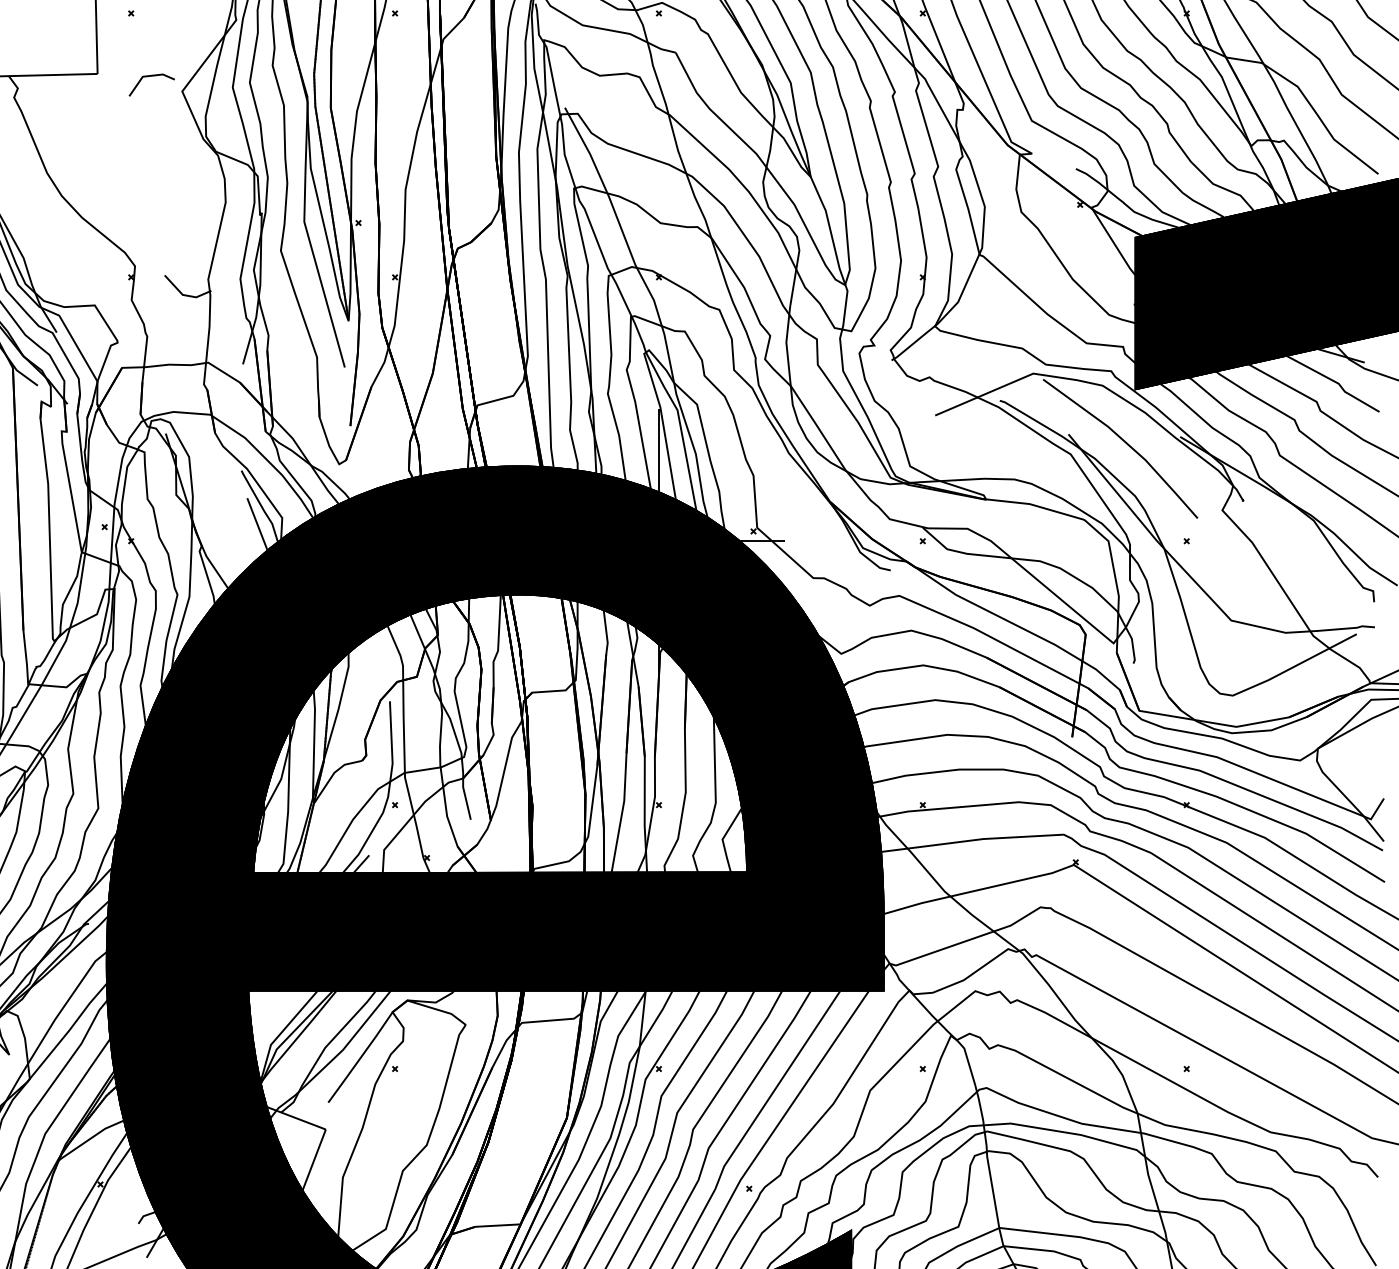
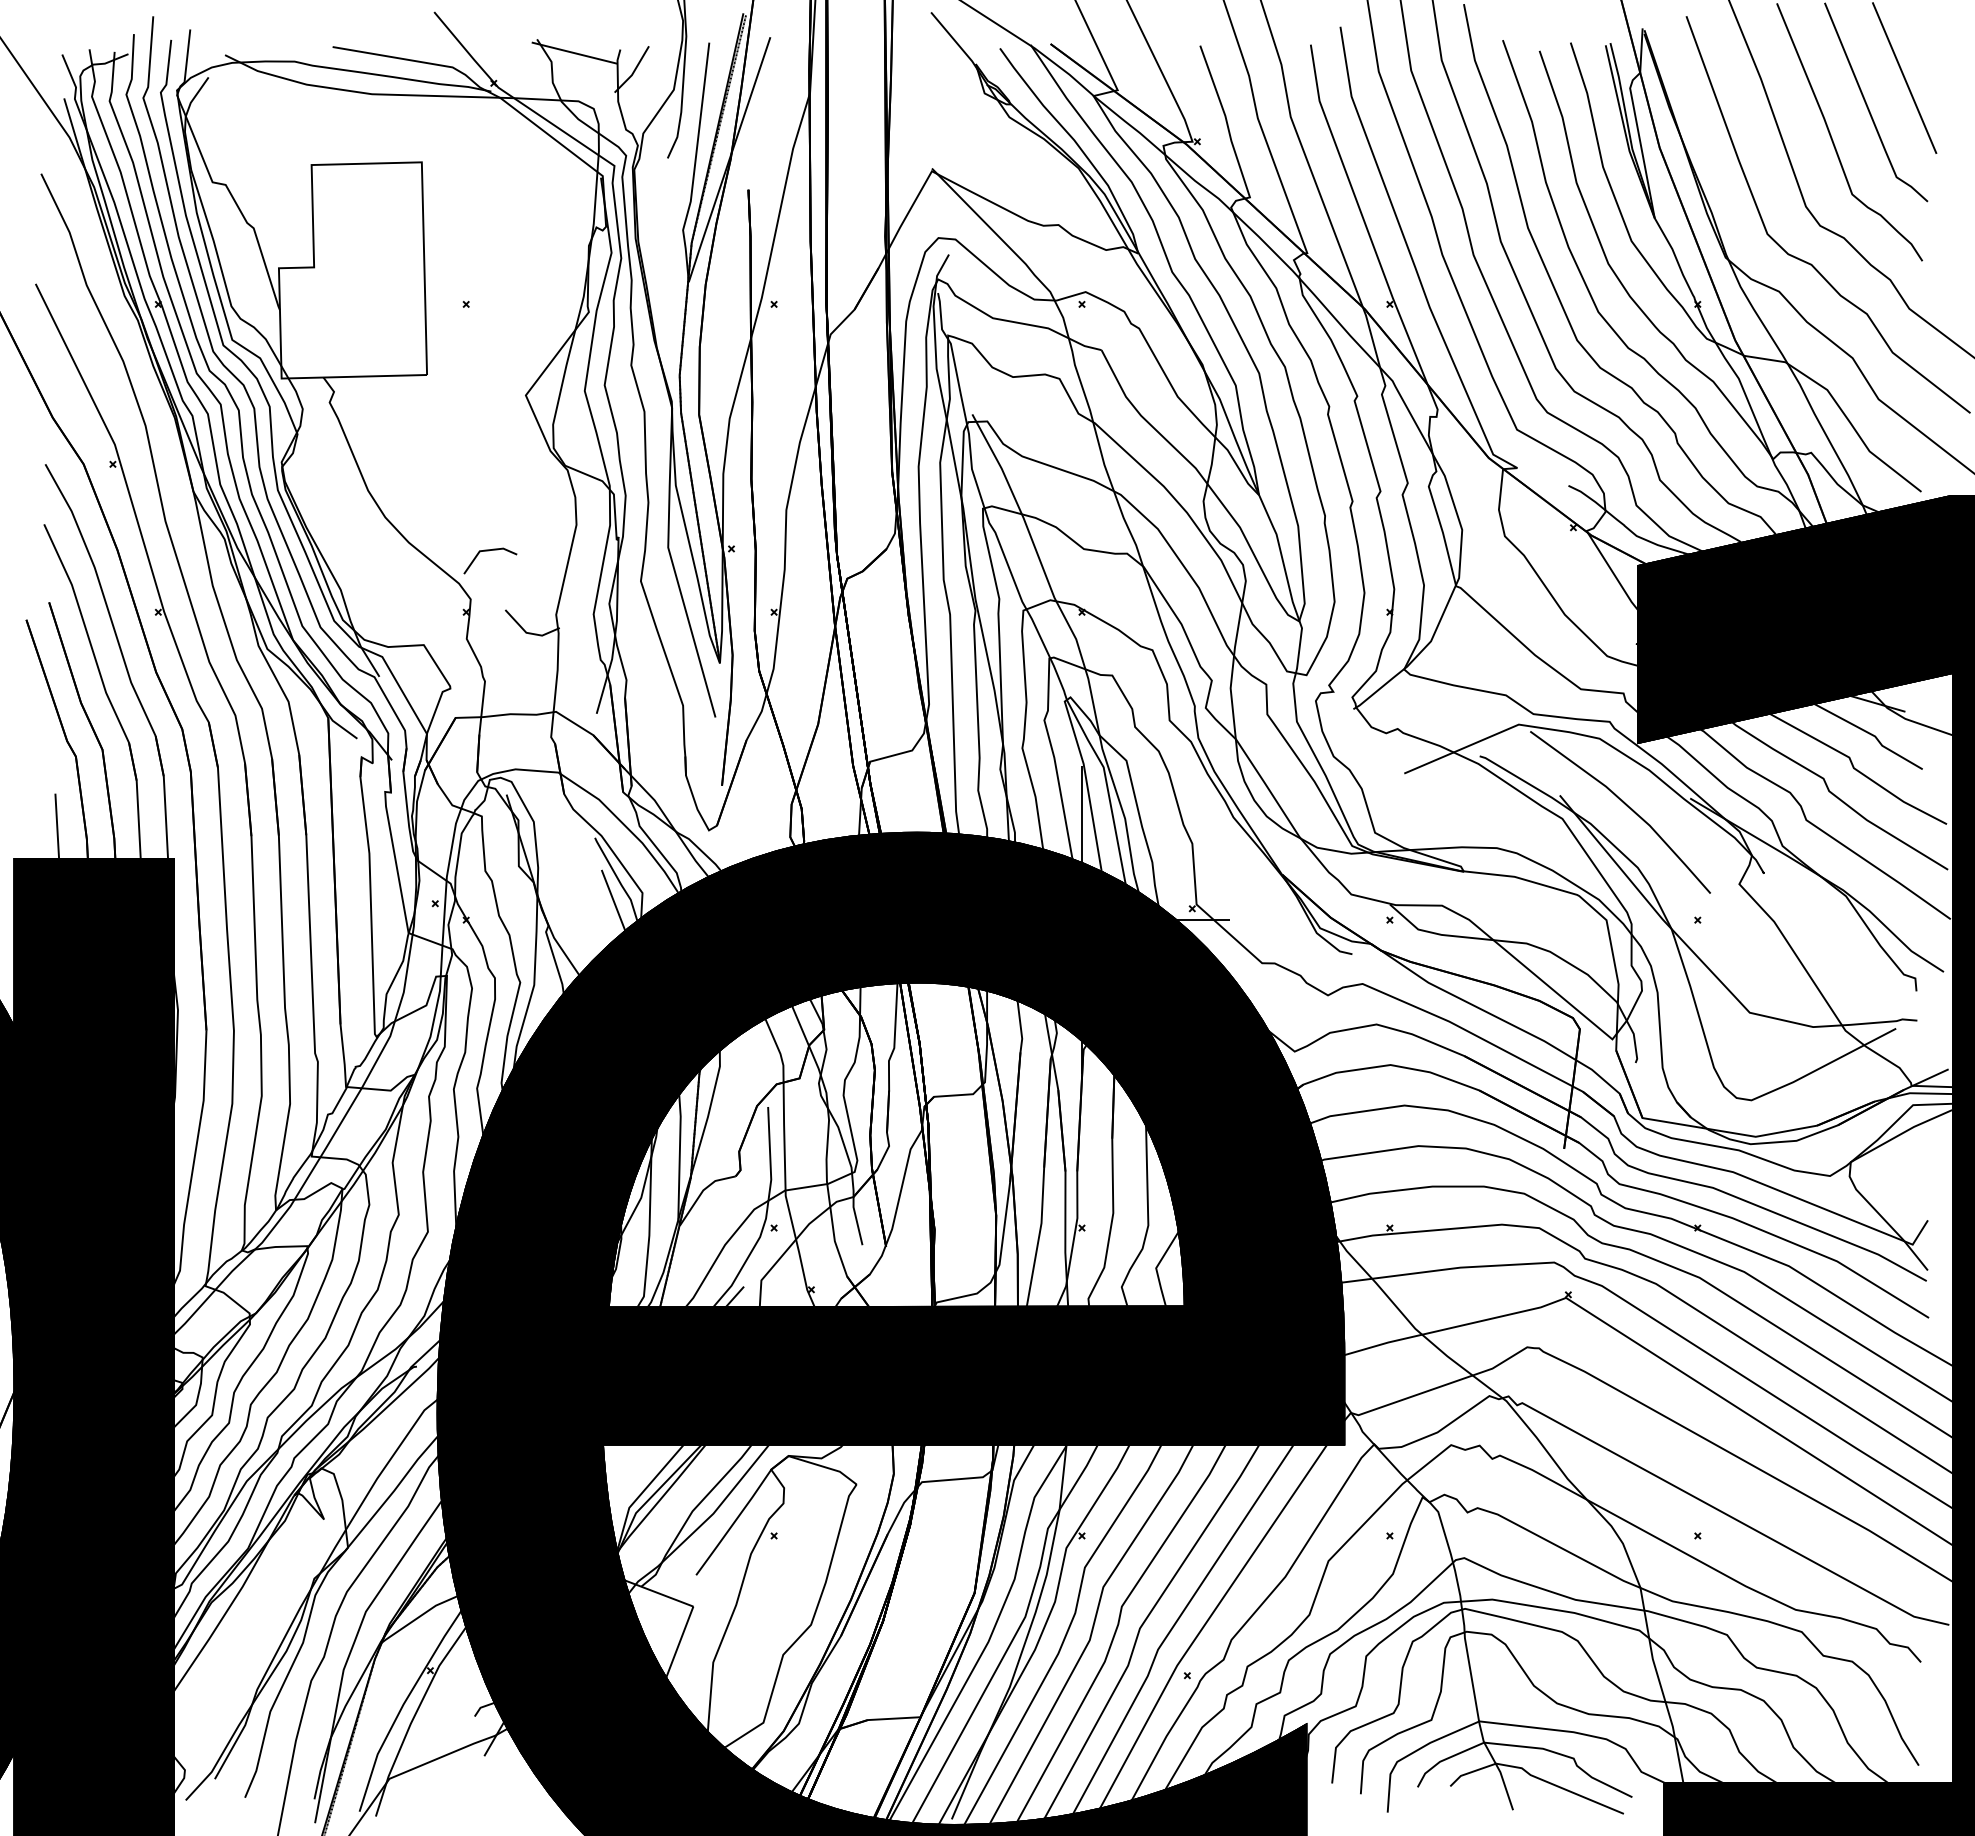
line: (151, 76) -> (489, 551), moved

